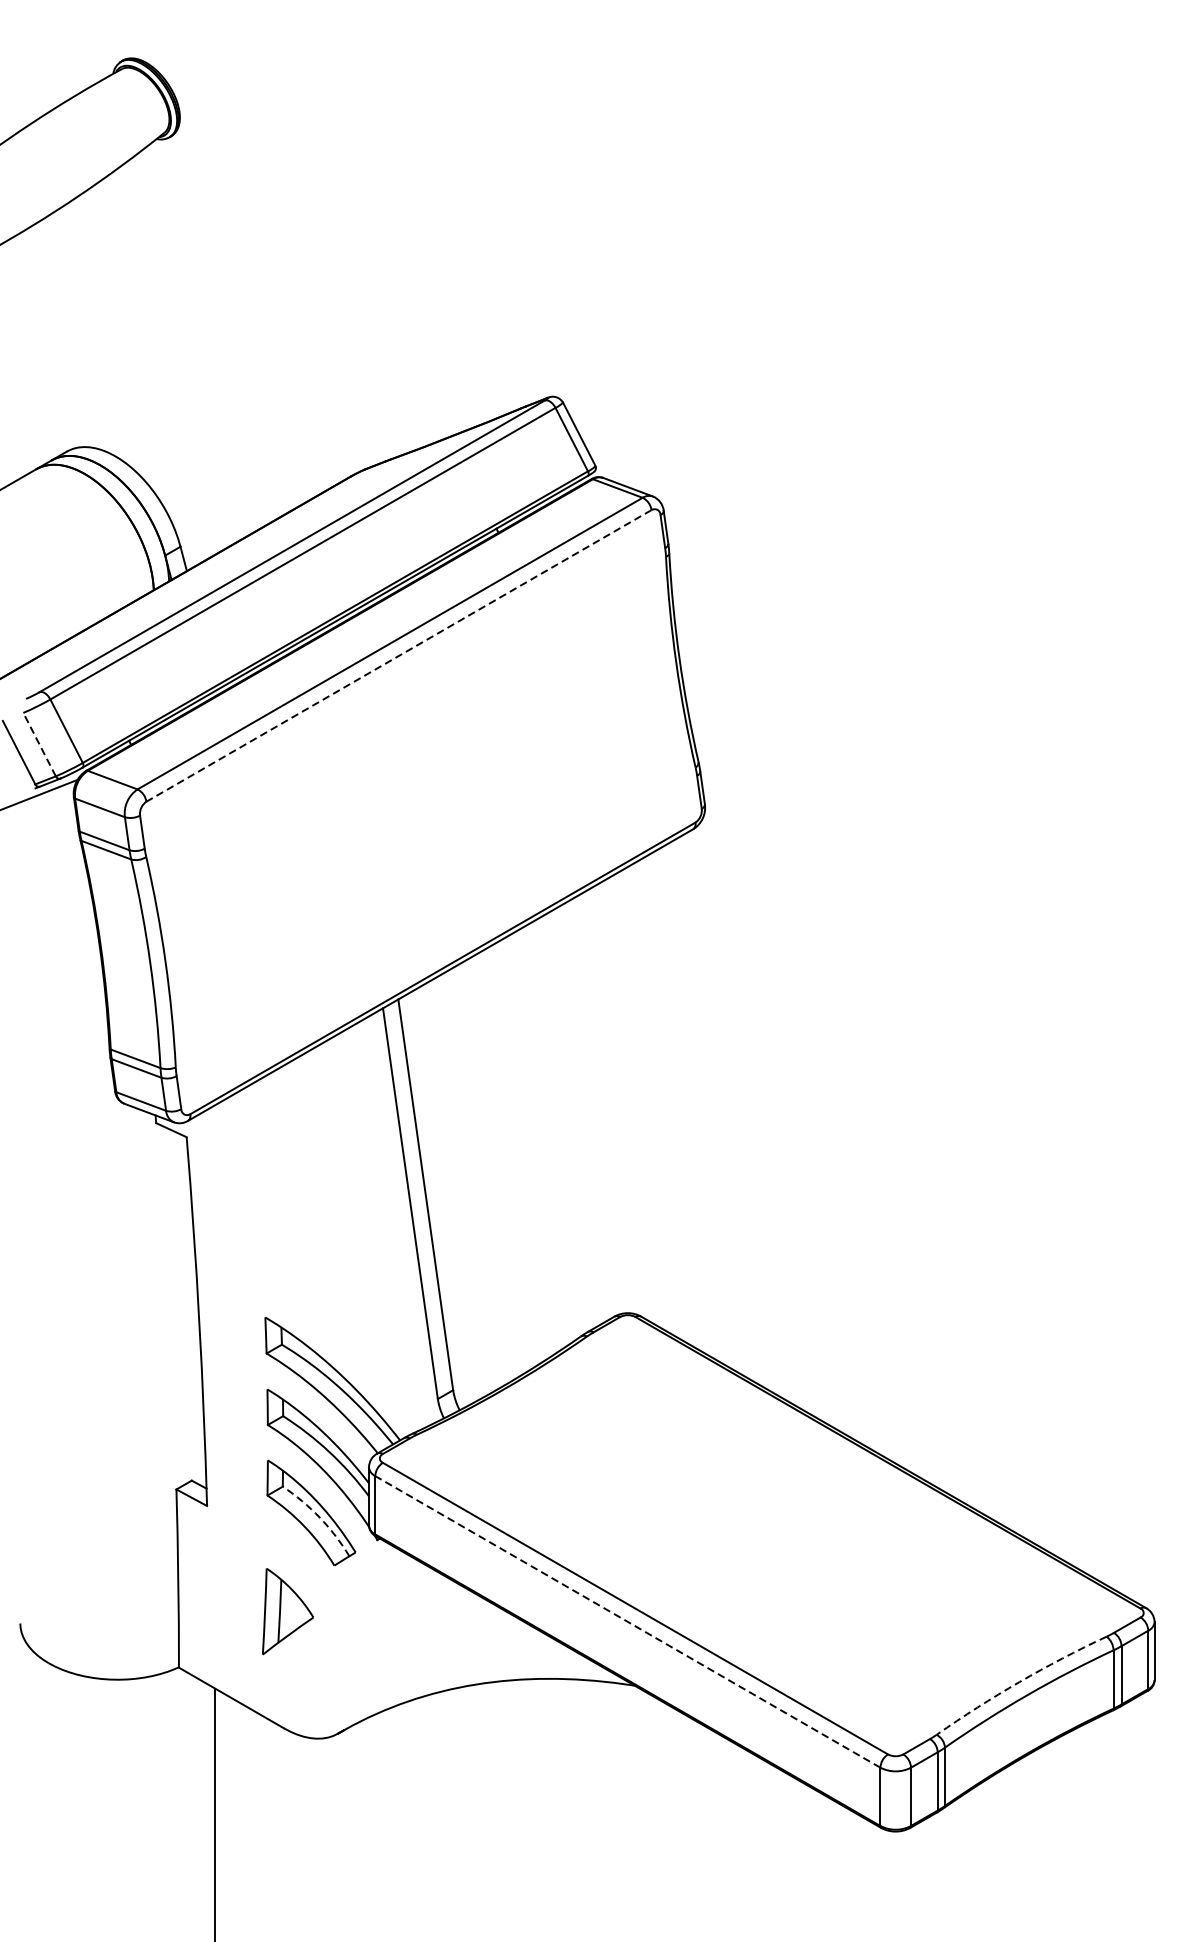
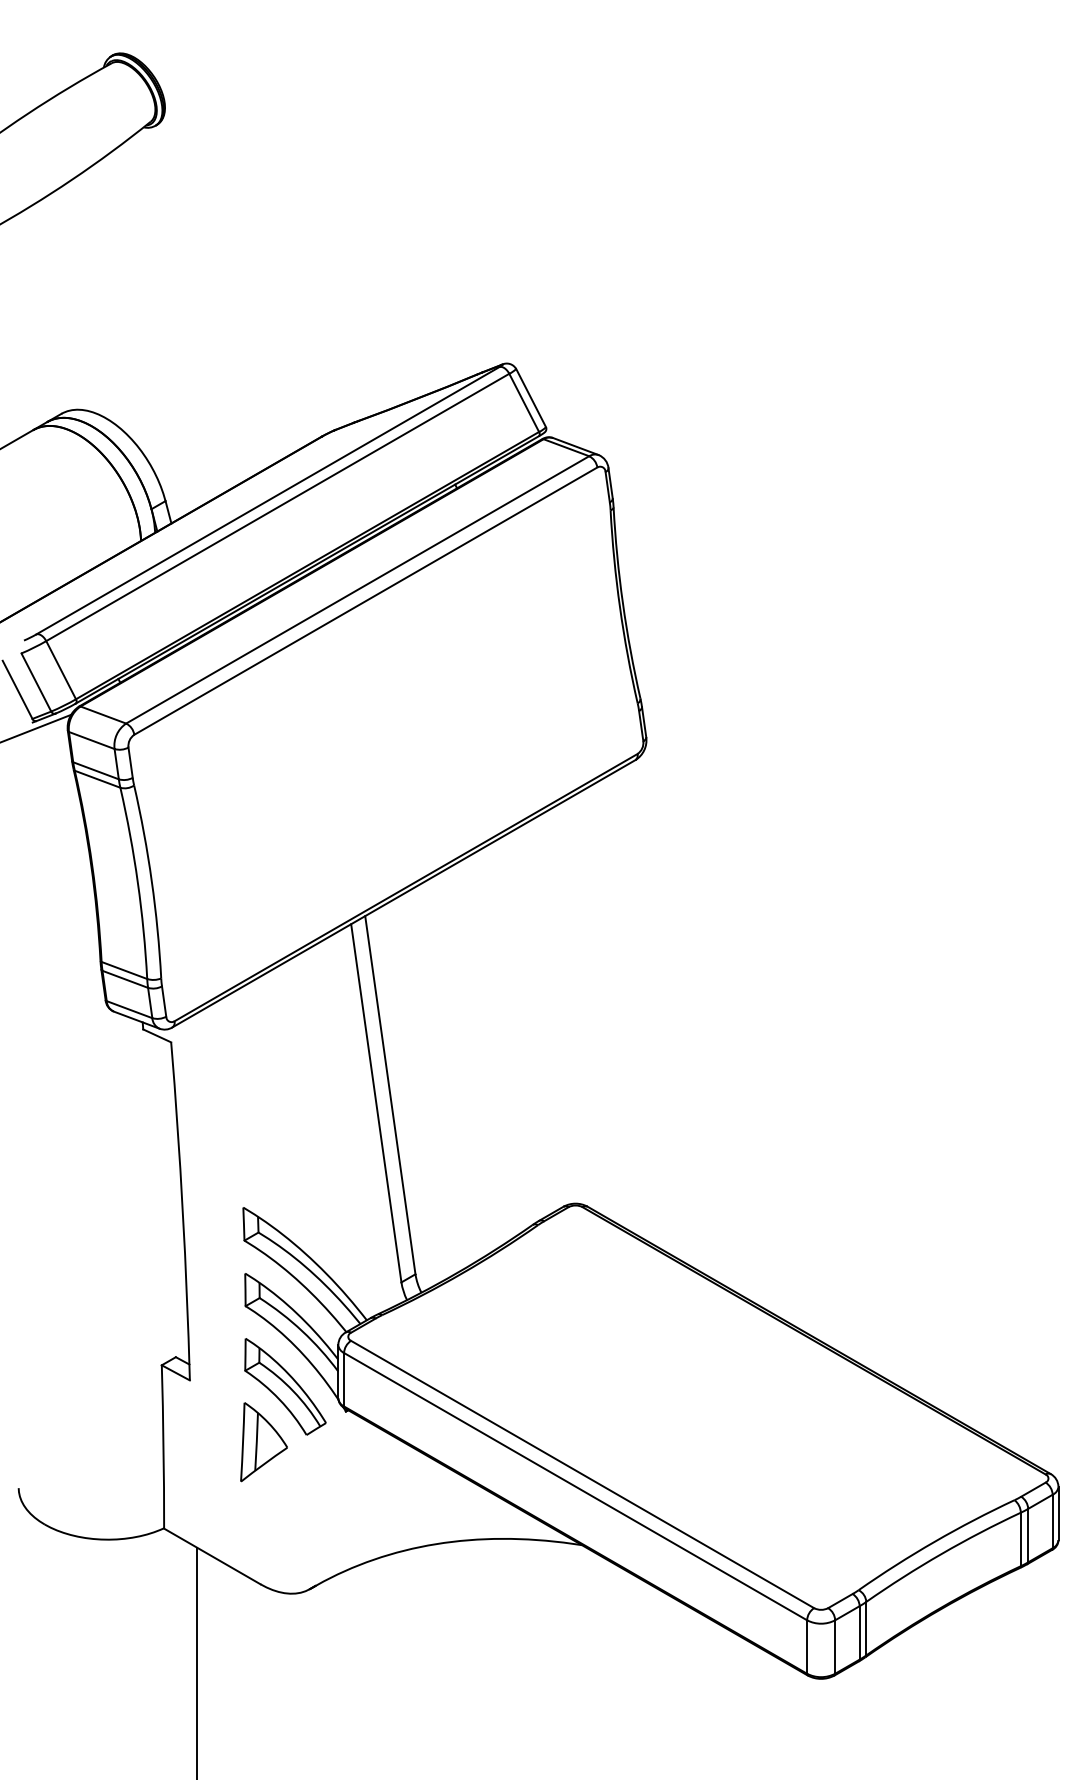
line: (398, 656) -> (365, 601), dashed -> solid
line: (39, 744) -> (36, 682), dashed -> solid
arc: (320, 1518) -> (293, 1391), dashed -> solid
part: (287, 1611) -> (263, 1442), moved
line: (627, 1621) -> (575, 1486), dashed -> solid
arc: (1019, 1681) -> (934, 1541), dashed -> solid

